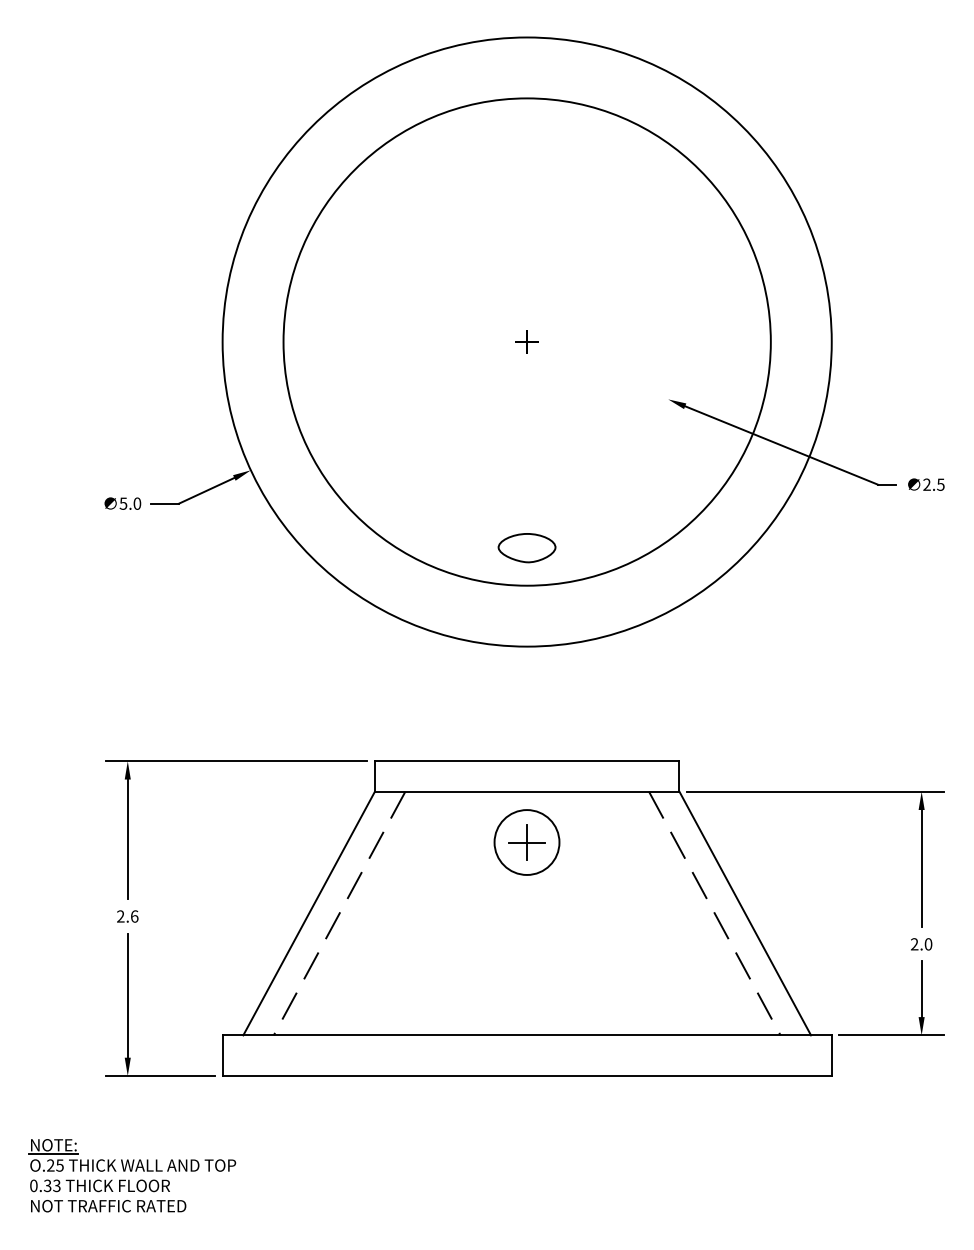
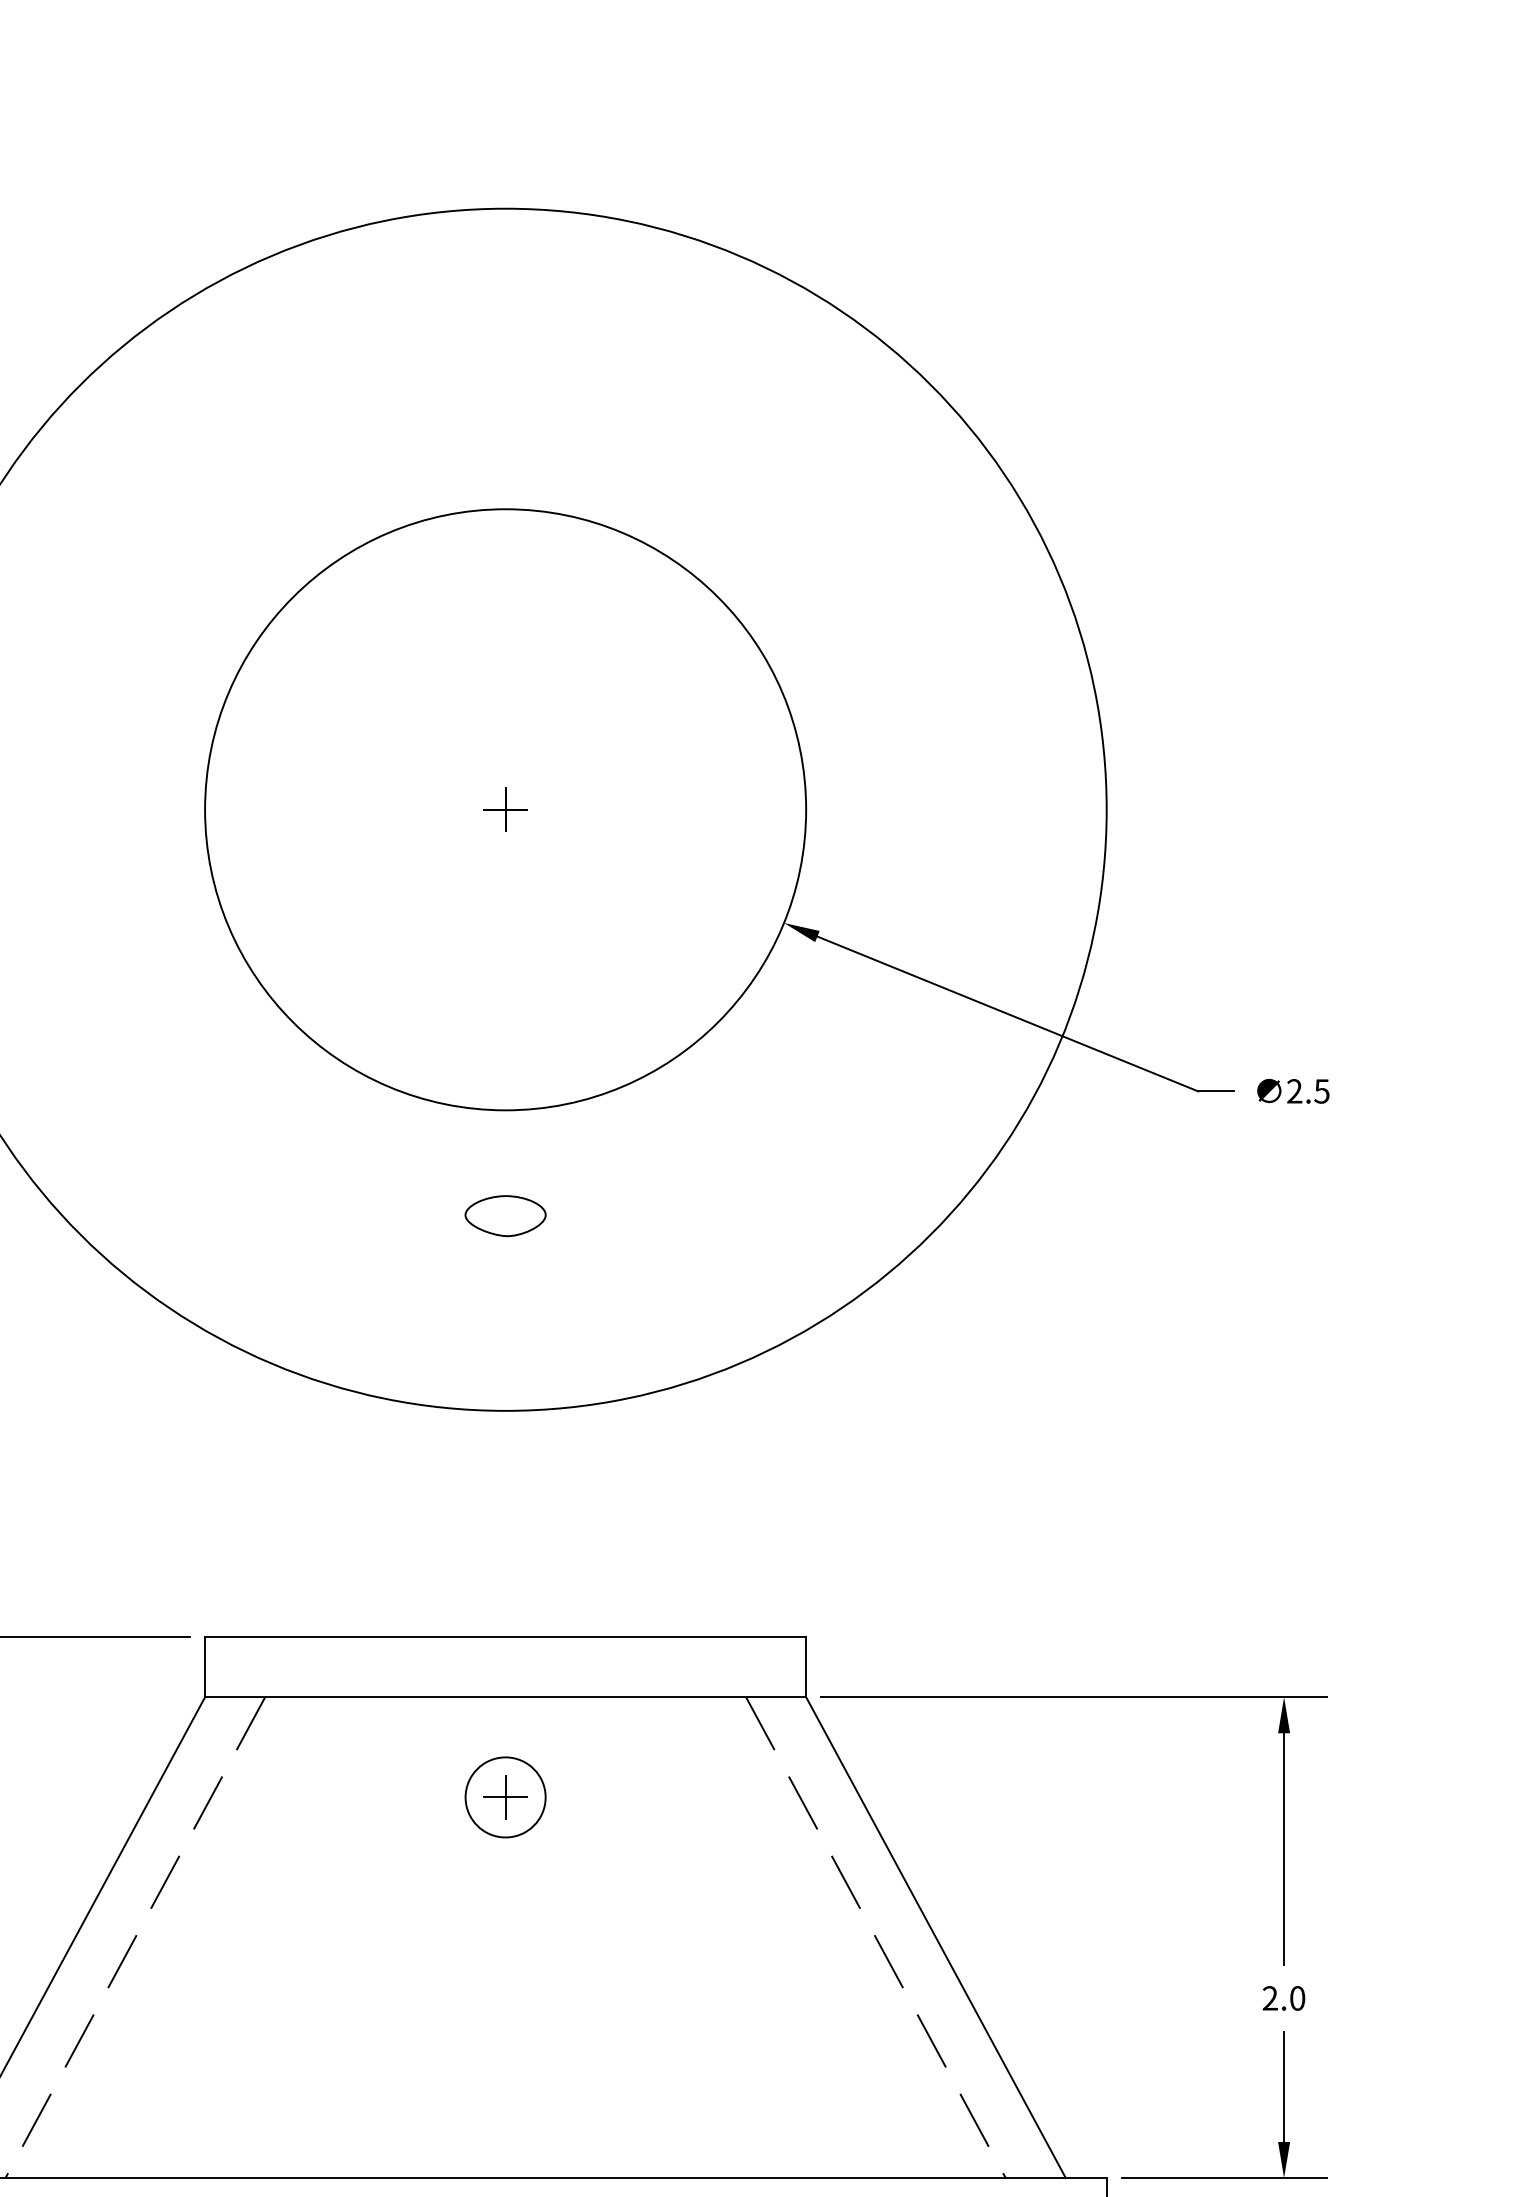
circle: (526, 341) -> (504, 808), size x0.62
part: (527, 547) -> (506, 1215), size x0.71
part: (527, 842) -> (506, 1797), size x0.62

